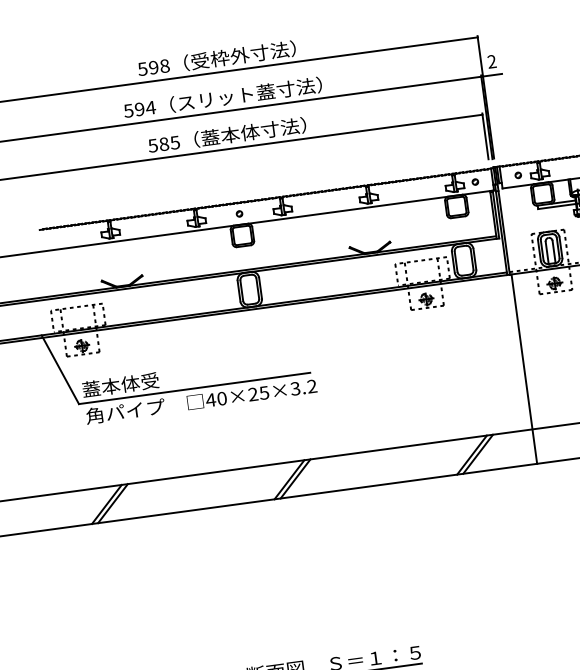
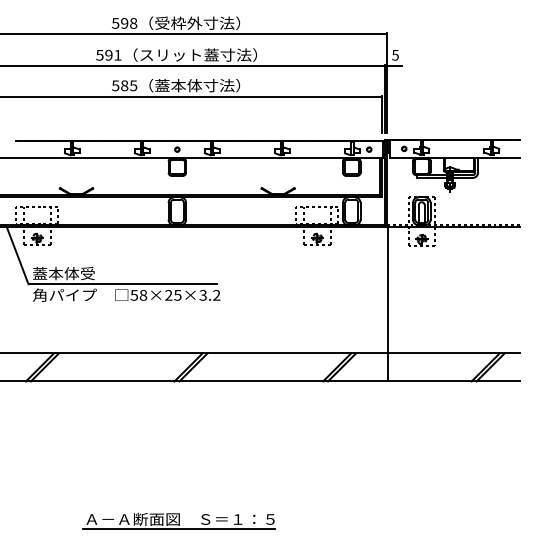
text: (491, 60) -> (395, 54), 2 -> 5
text: (150, 108) -> (117, 55), 594 -> 591
text: (216, 399) -> (138, 295), 40×25×3.2 -> 58×25×3.2

